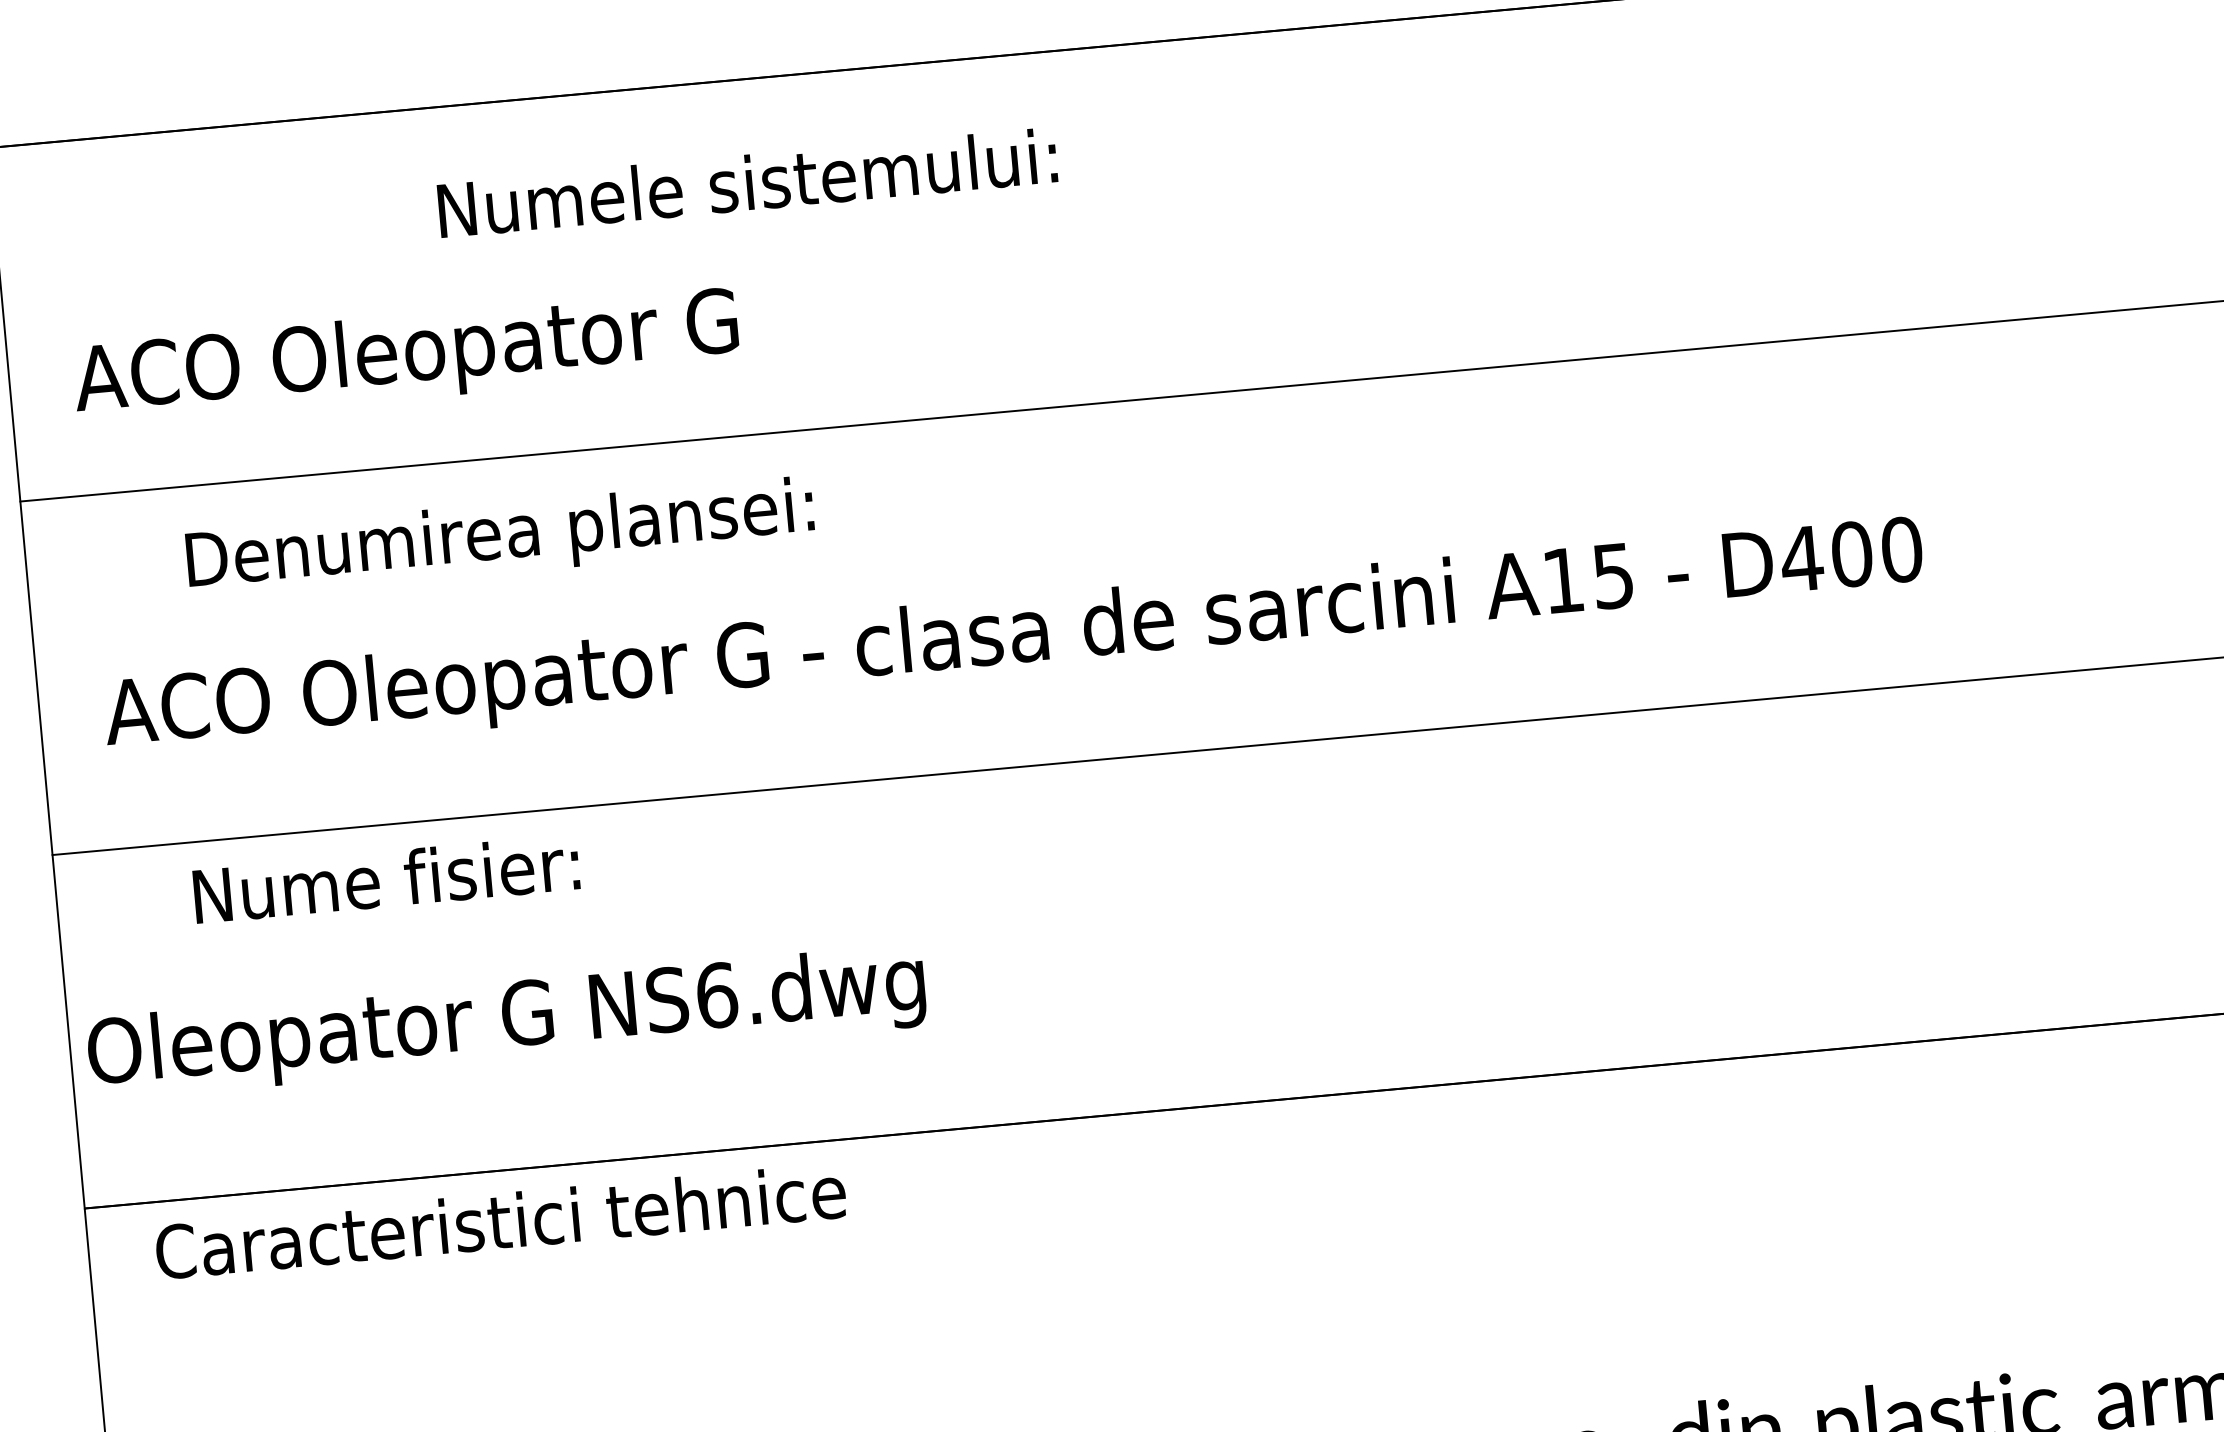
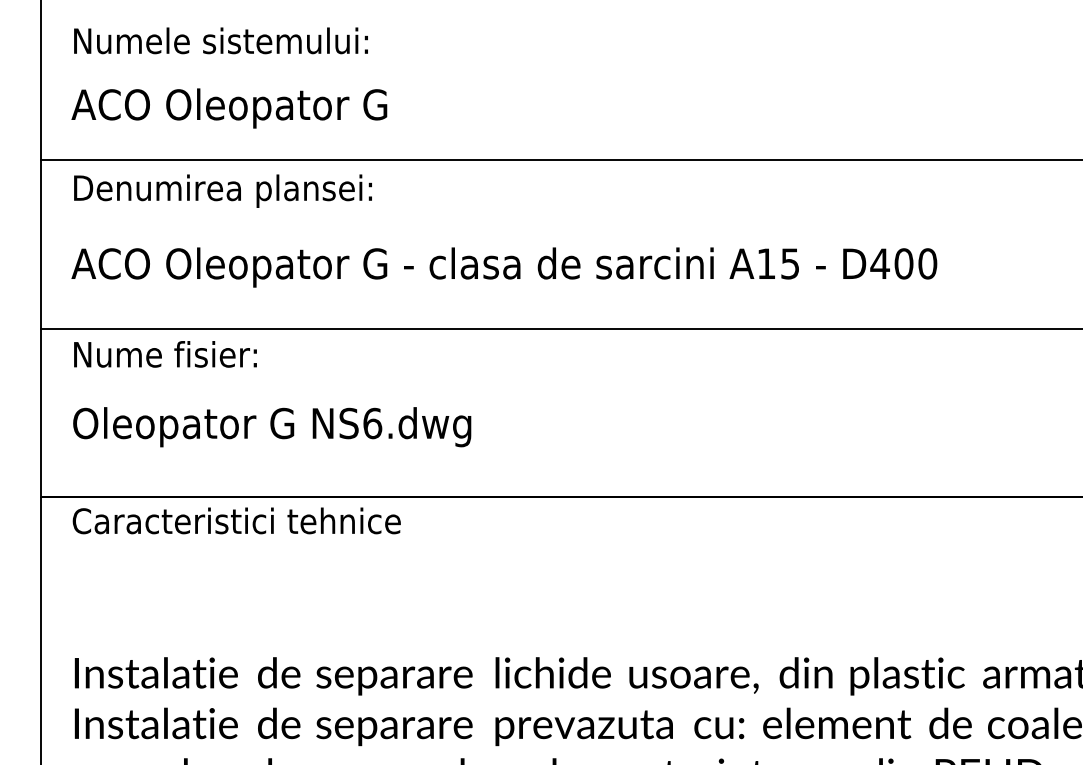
text: (746, 182) -> (220, 40), moved
text: (499, 536) -> (222, 190), moved
text: (386, 879) -> (165, 354), moved
text: (507, 1022) -> (272, 427), moved

